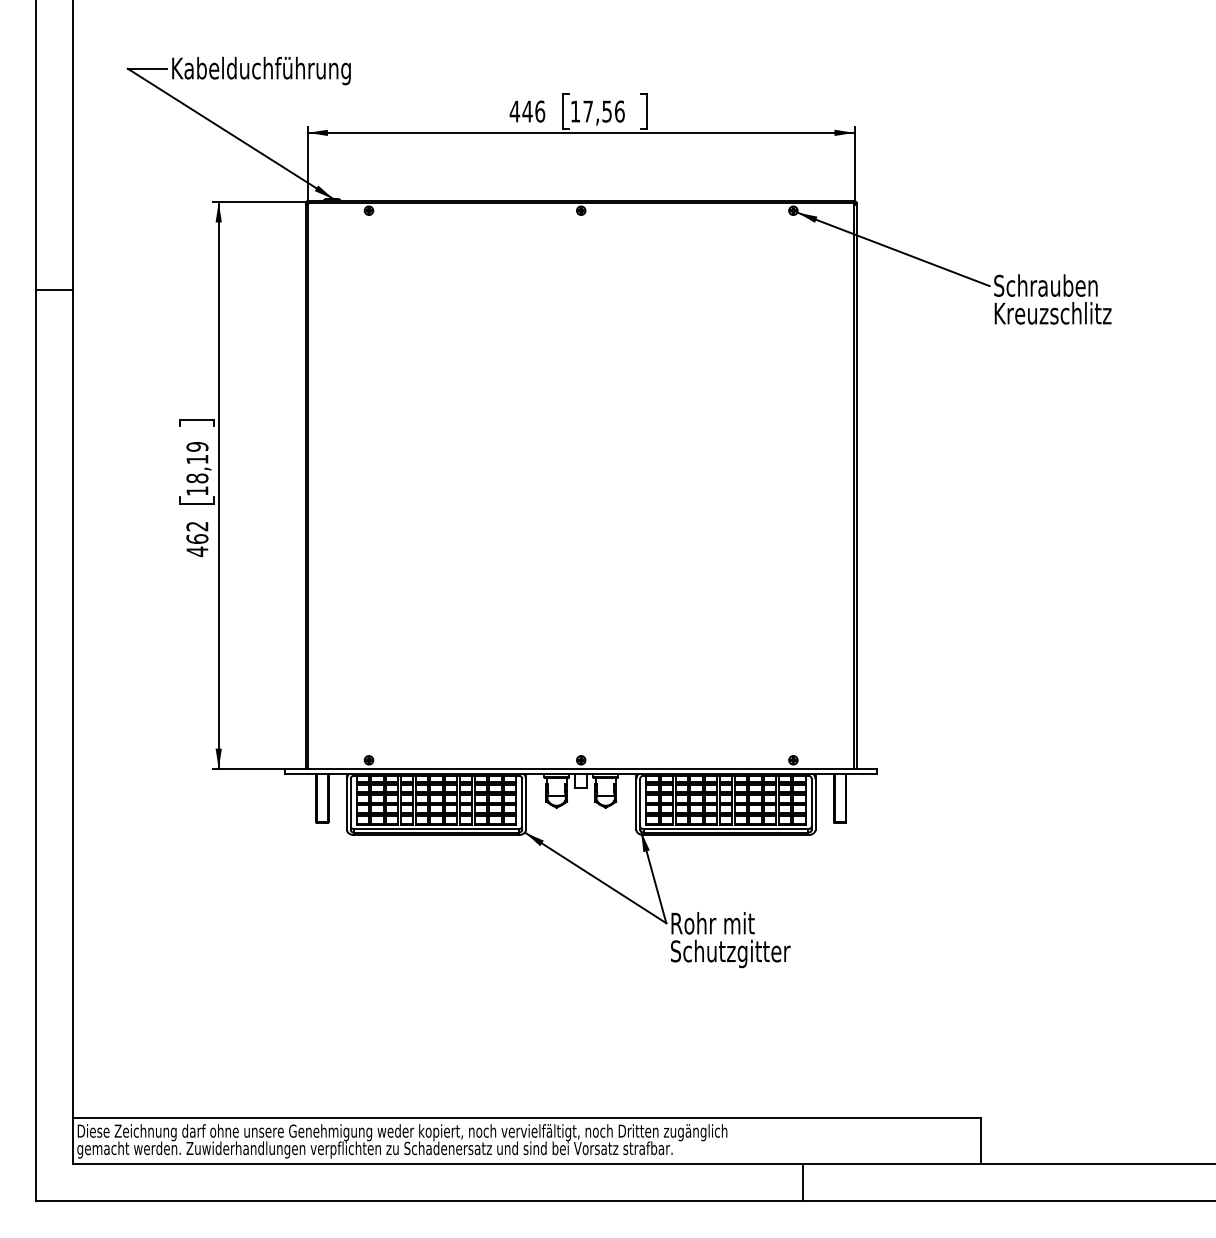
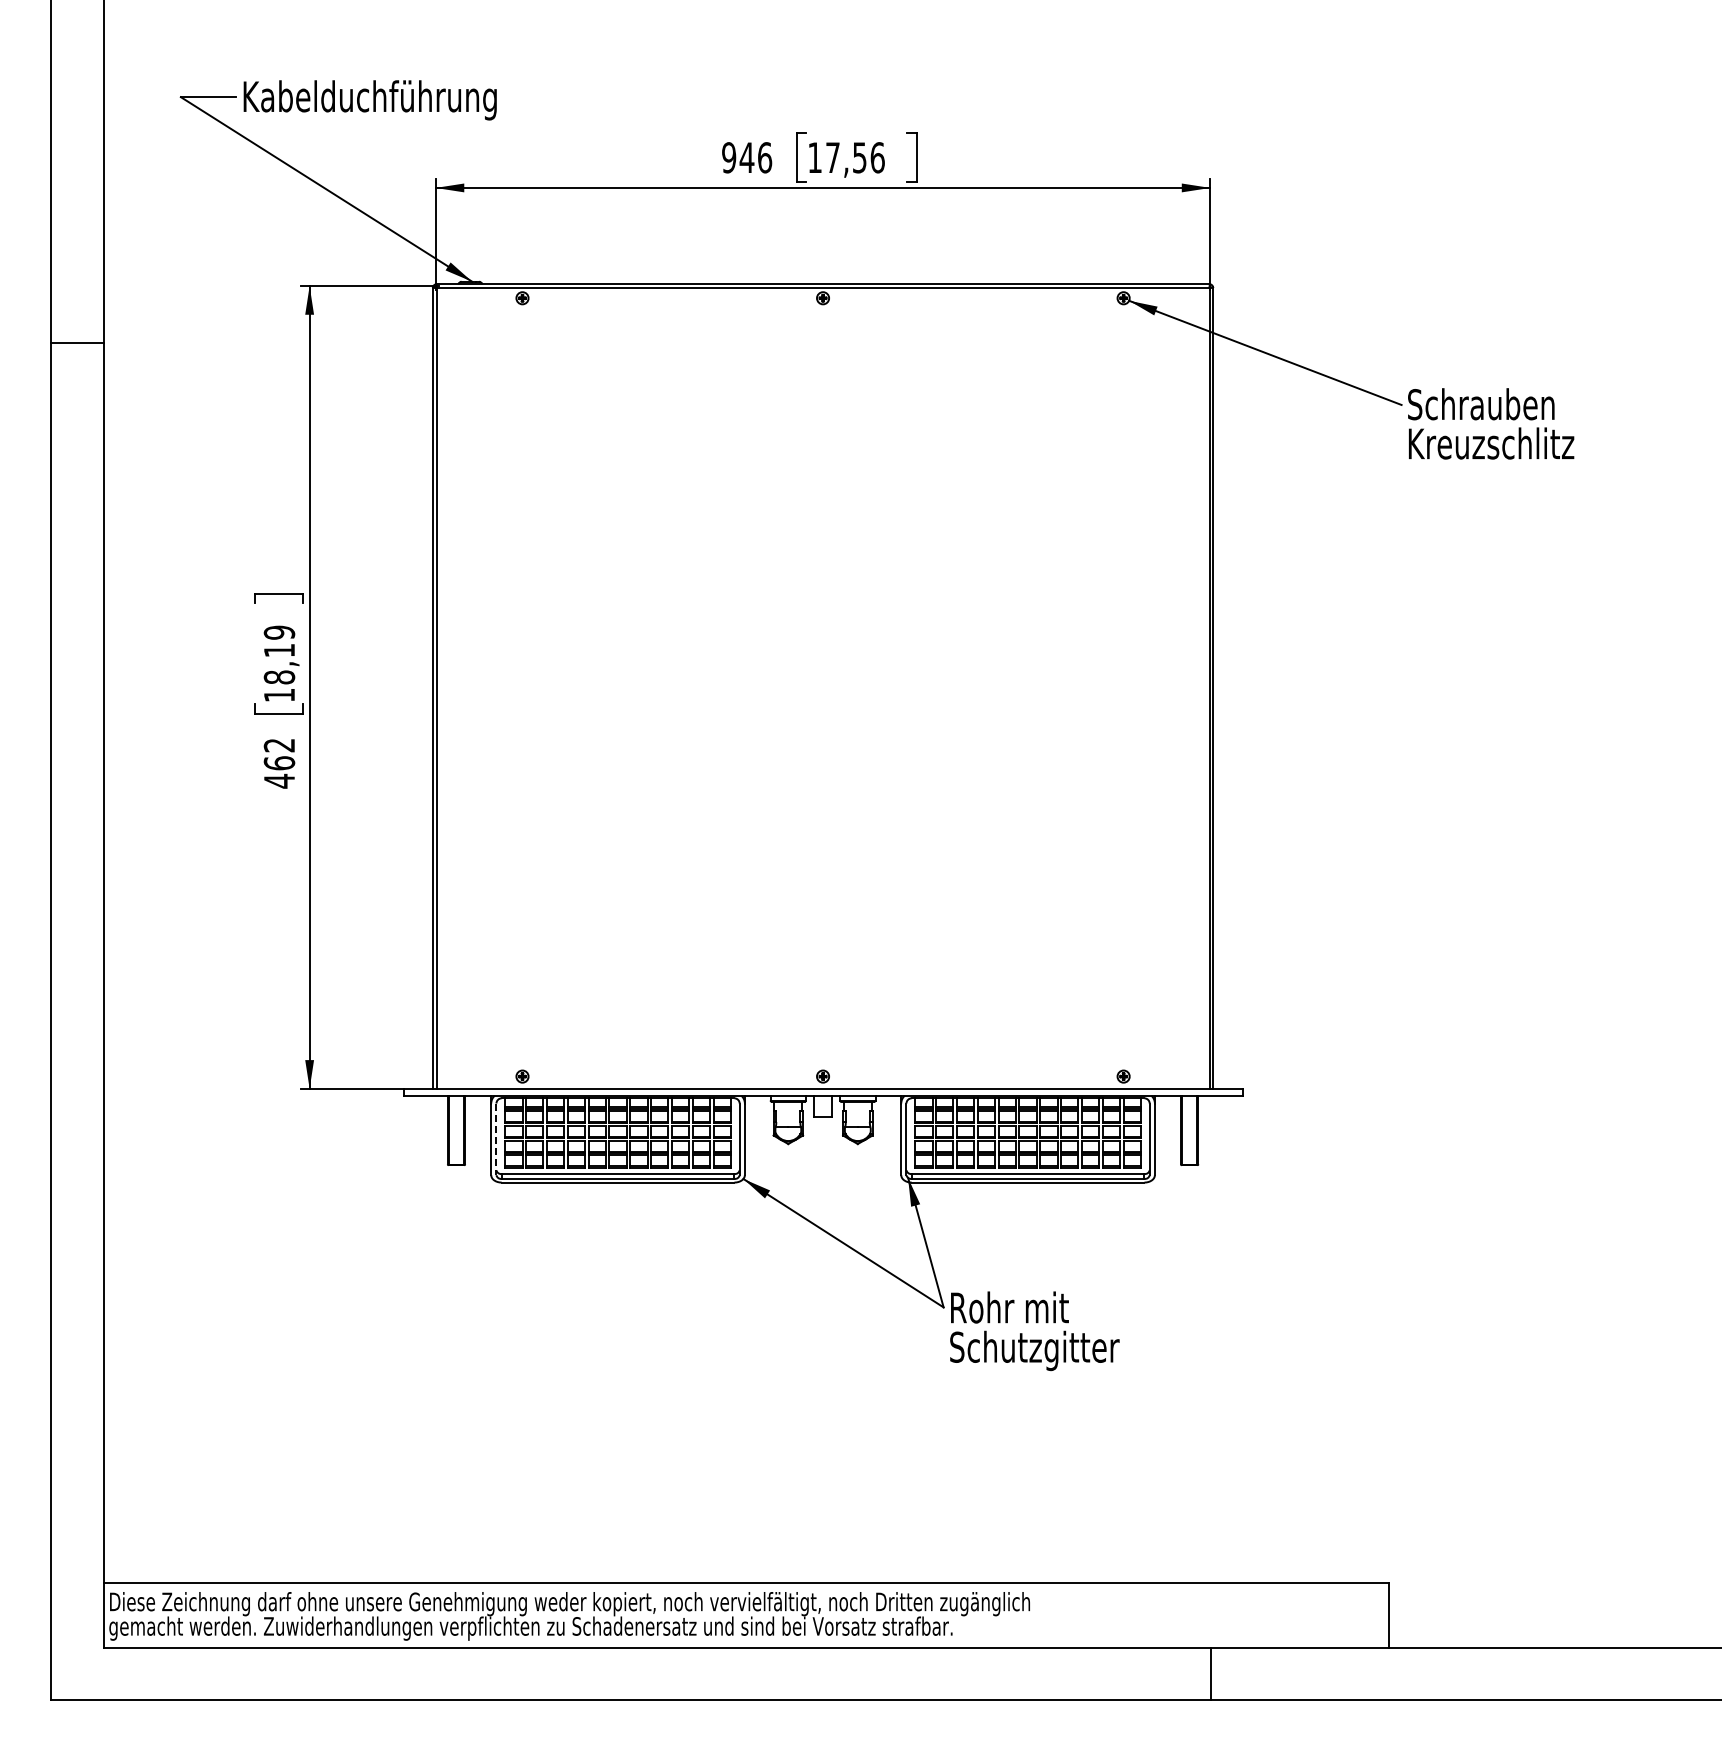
text: (514, 111) -> (728, 157), 446 -> 946
line: (54, 290) -> (77, 343), moved
line: (350, 804) -> (496, 1139), solid -> dashed
line: (803, 1182) -> (1211, 1674), moved

